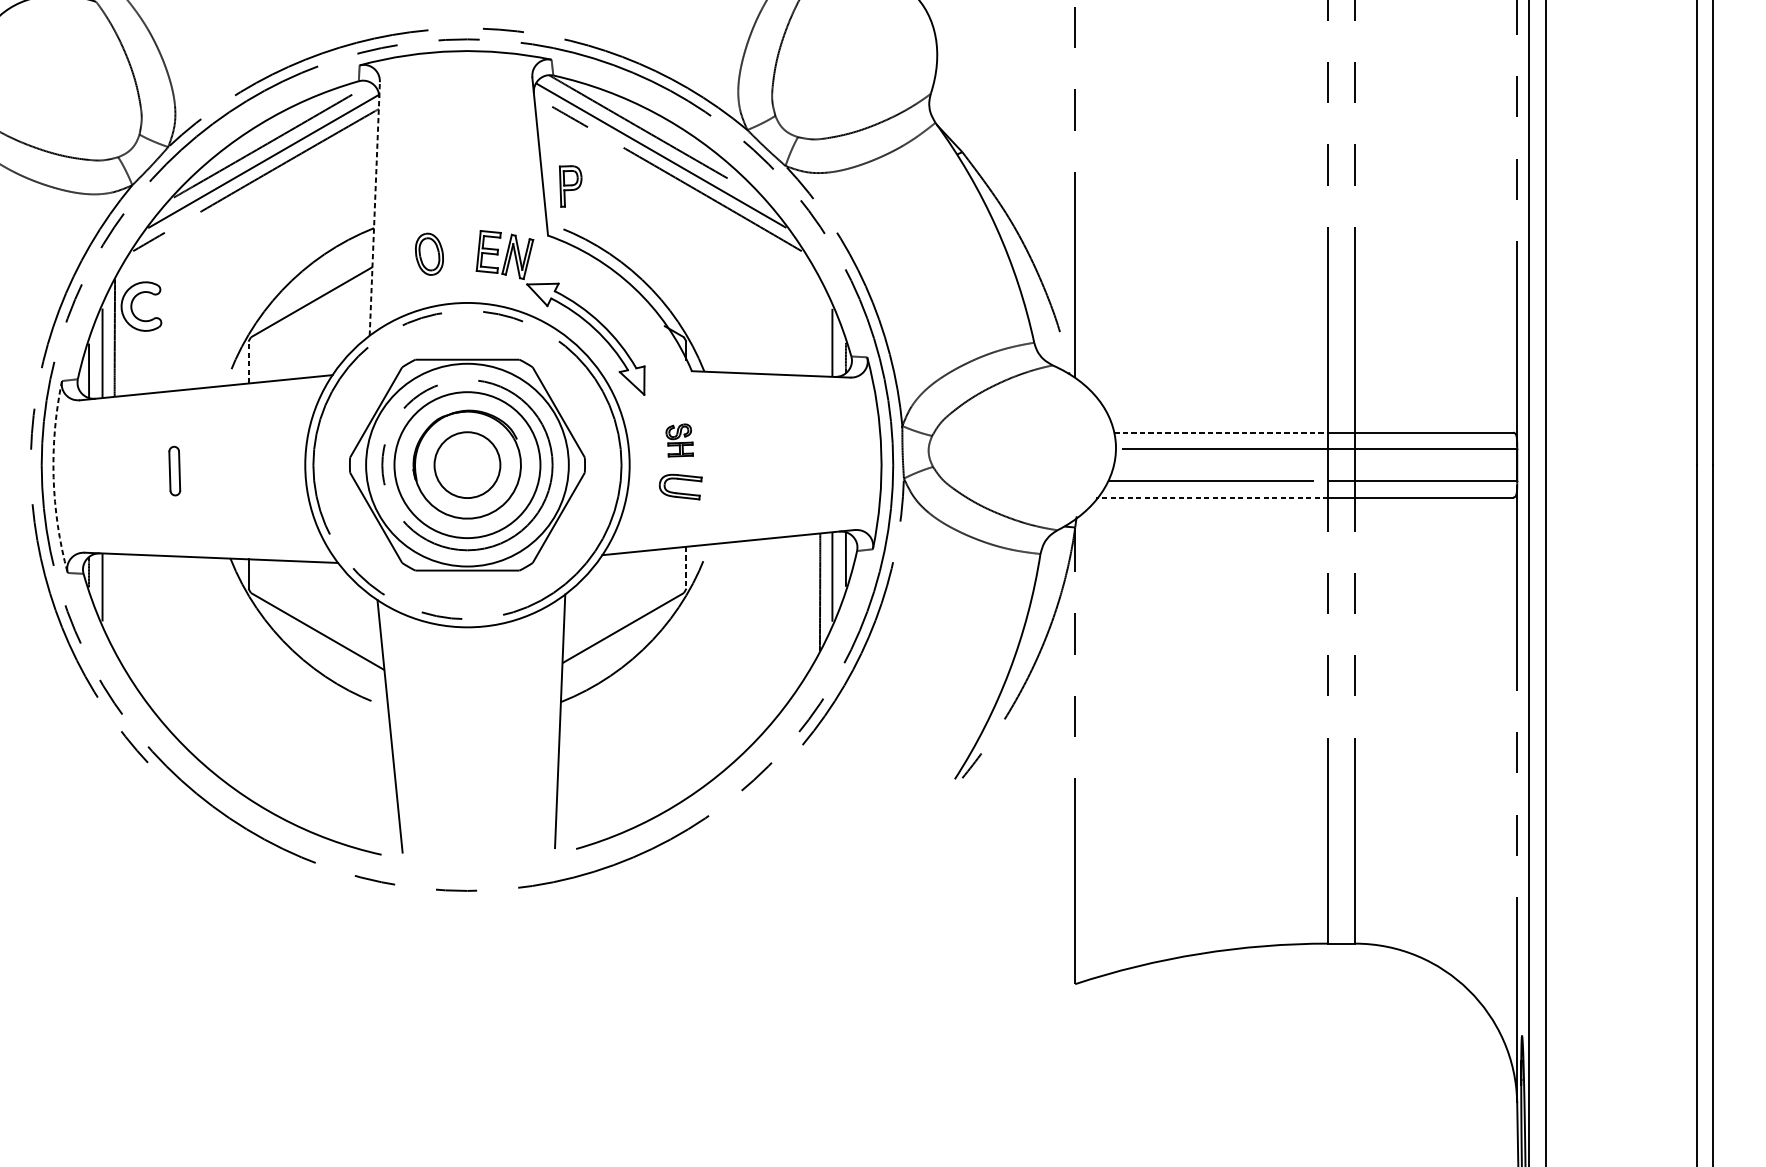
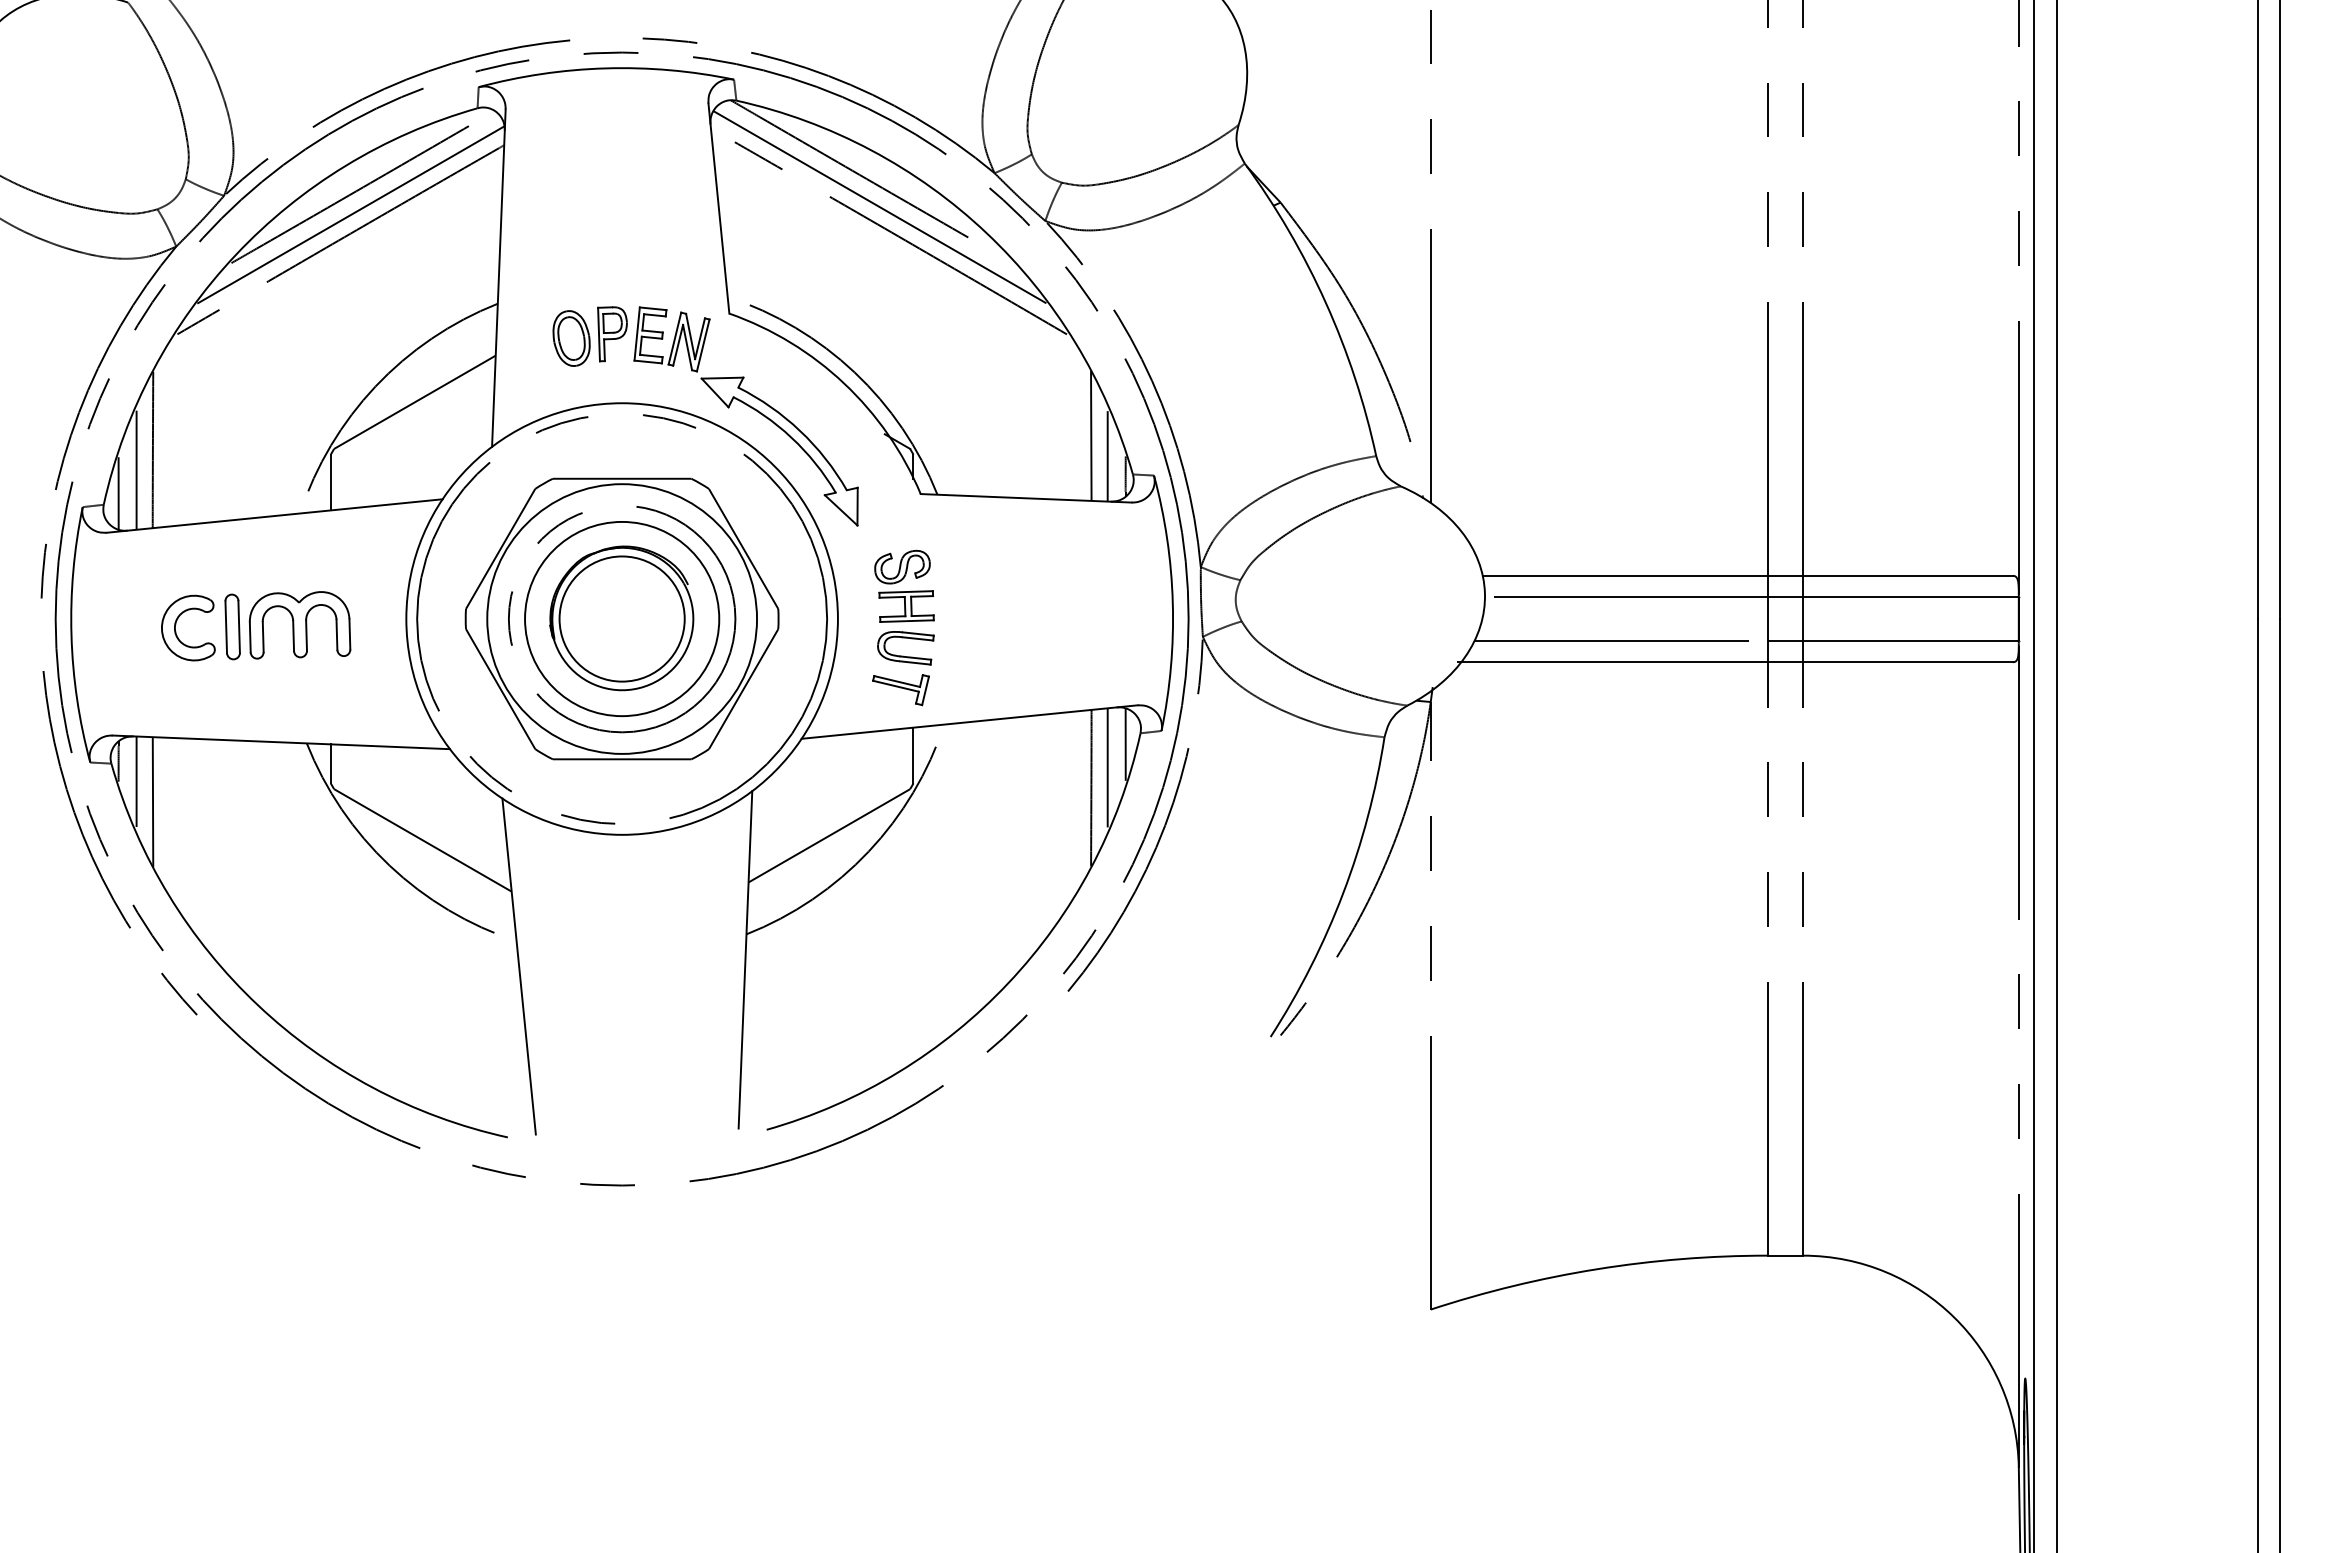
part: (570, 186) -> (612, 334), moved
line: (374, 209) -> (498, 278), dashed -> solid
part: (132, 303) -> (176, 624), moved
line: (820, 327) -> (1091, 435), added
line: (248, 362) -> (330, 482), dashed -> solid
line: (1221, 432) -> (1625, 575), dashed -> solid
part: (679, 439) -> (904, 585), size x1.67
circle: (466, 464) -> (621, 618), size x1.43
part: (224, 470) -> (299, 625), added
arc: (53, 477) -> (71, 635), dashed -> solid
line: (1211, 497) -> (1612, 662), dashed -> solid
part: (676, 518) -> (900, 690), added
line: (686, 567) -> (913, 755), dashed -> solid
line: (114, 603) -> (152, 802), added

